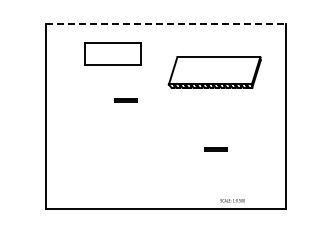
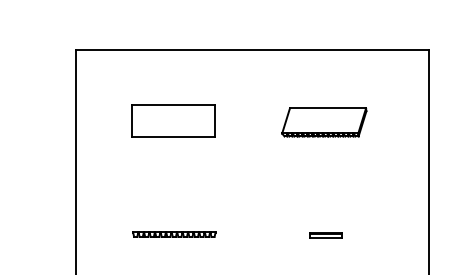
line: (166, 23) -> (253, 50), dashed -> solid
part: (112, 53) -> (172, 120), moved
part: (214, 72) -> (323, 122), size x0.62
line: (125, 100) -> (193, 163), removed
part: (112, 148) -> (174, 233), added

